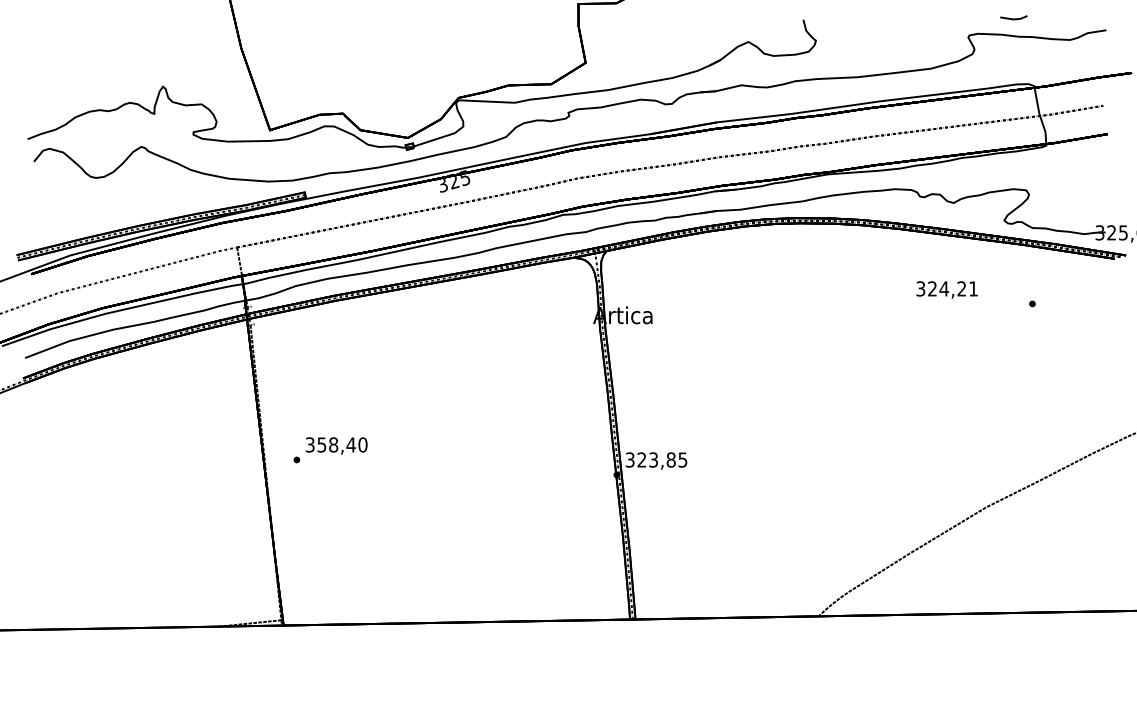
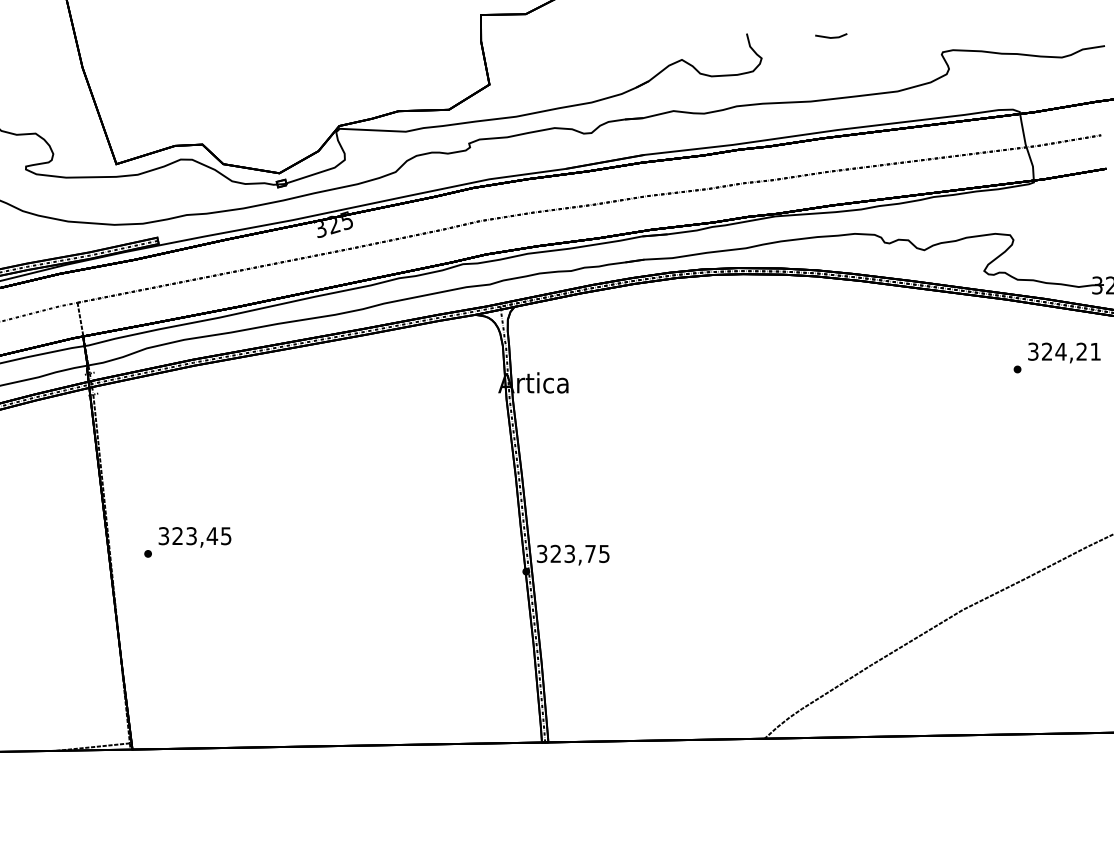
line: (1013, 18) -> (830, 36), moved
text: (946, 289) -> (1063, 352), moved
text: (342, 444) -> (202, 535), 358,40 -> 323,45
text: (670, 459) -> (589, 553), 323,85 -> 323,75

